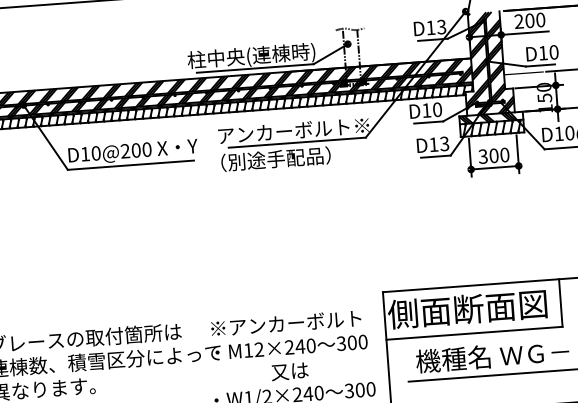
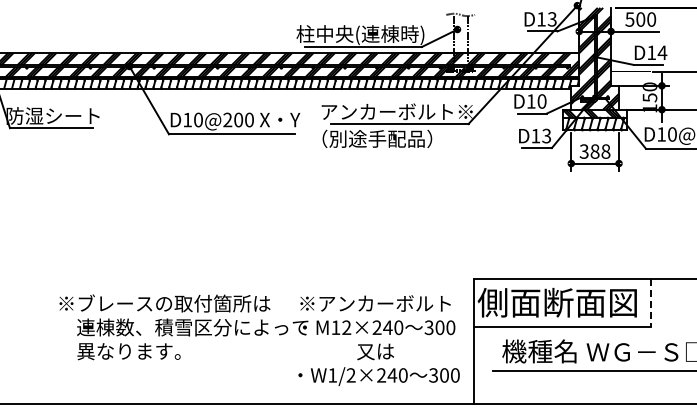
text: (518, 21) -> (629, 19), 200 -> 500
text: (554, 52) -> (662, 52), D10 -> D14
text: (499, 155) -> (600, 151), 300 -> 388
line: (560, 303) -> (650, 303), solid -> dashed

